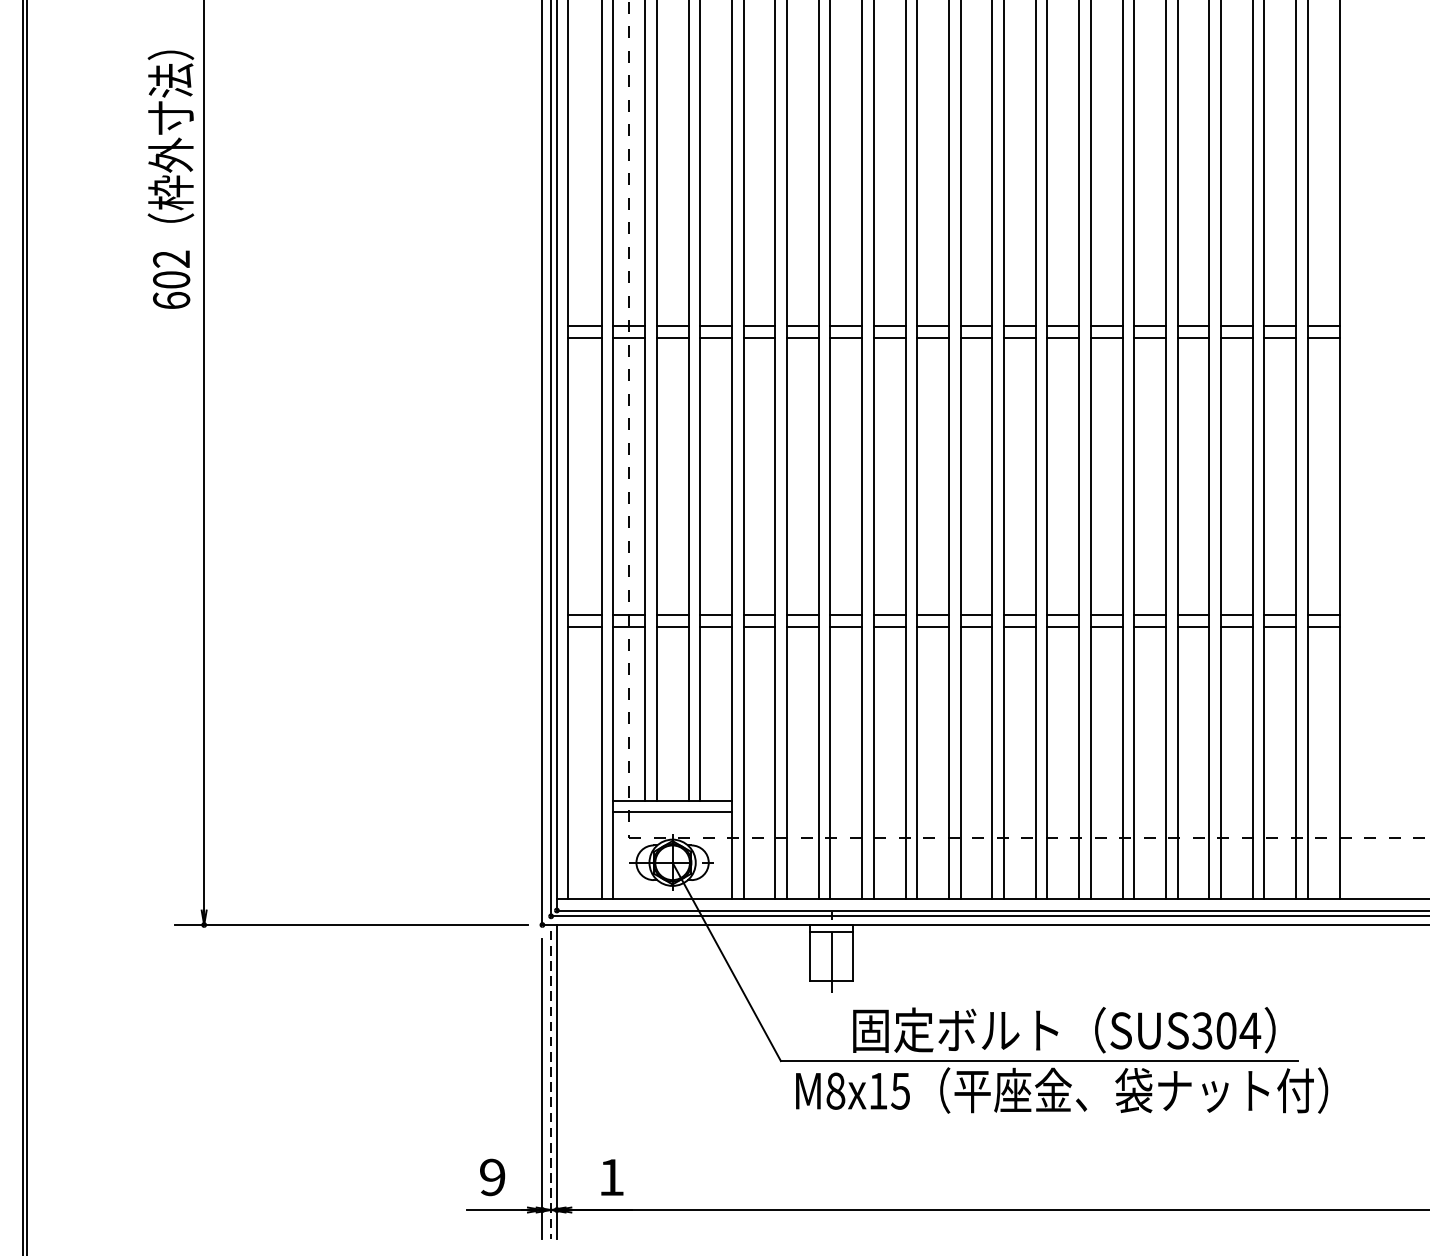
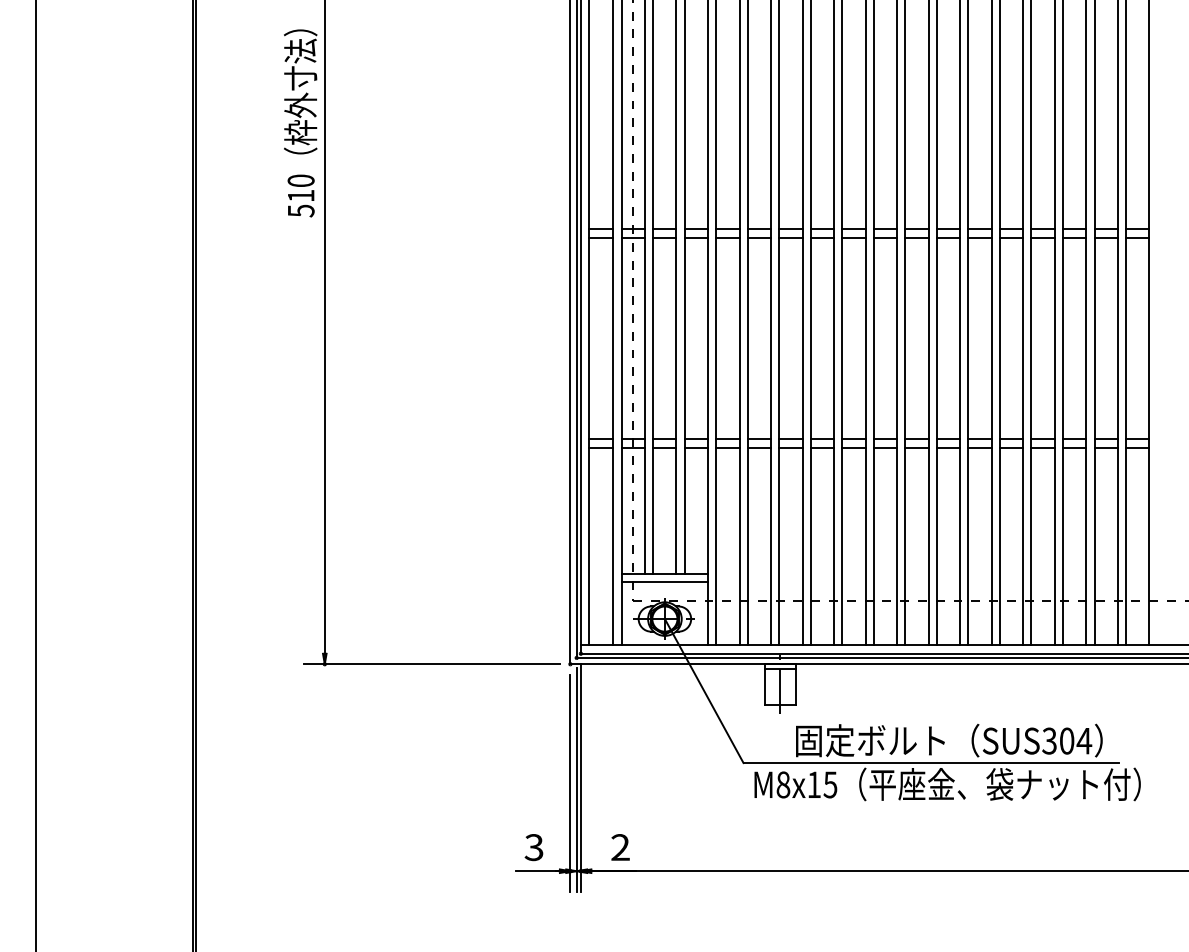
text: (170, 279) -> (300, 195), 602 -> 510
line: (550, 1085) -> (576, 780), dashed -> solid
text: (491, 1177) -> (533, 847), 9 -> 3
text: (611, 1177) -> (620, 847), 1 -> 2

